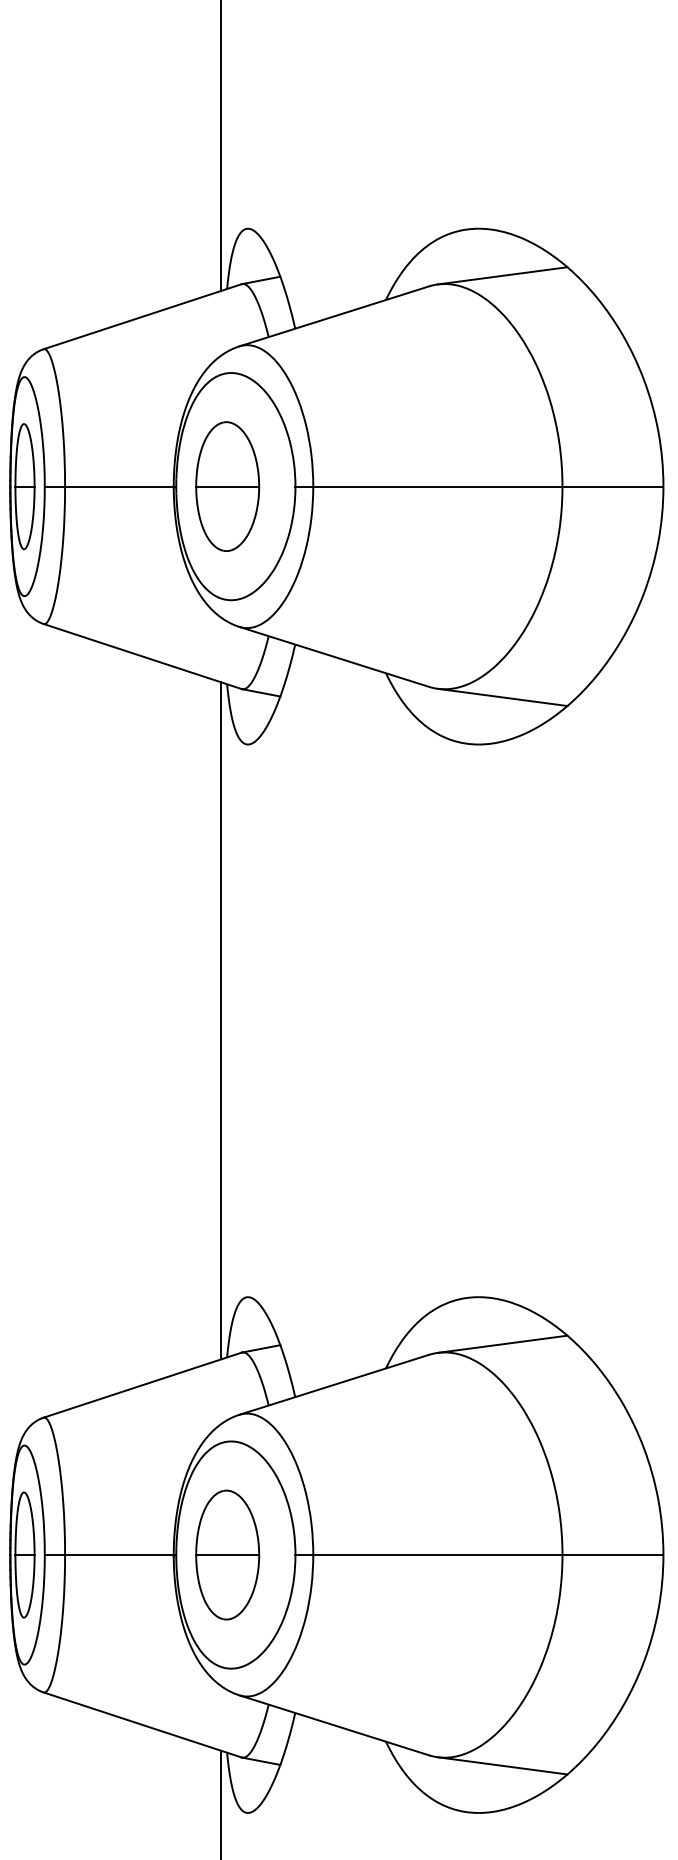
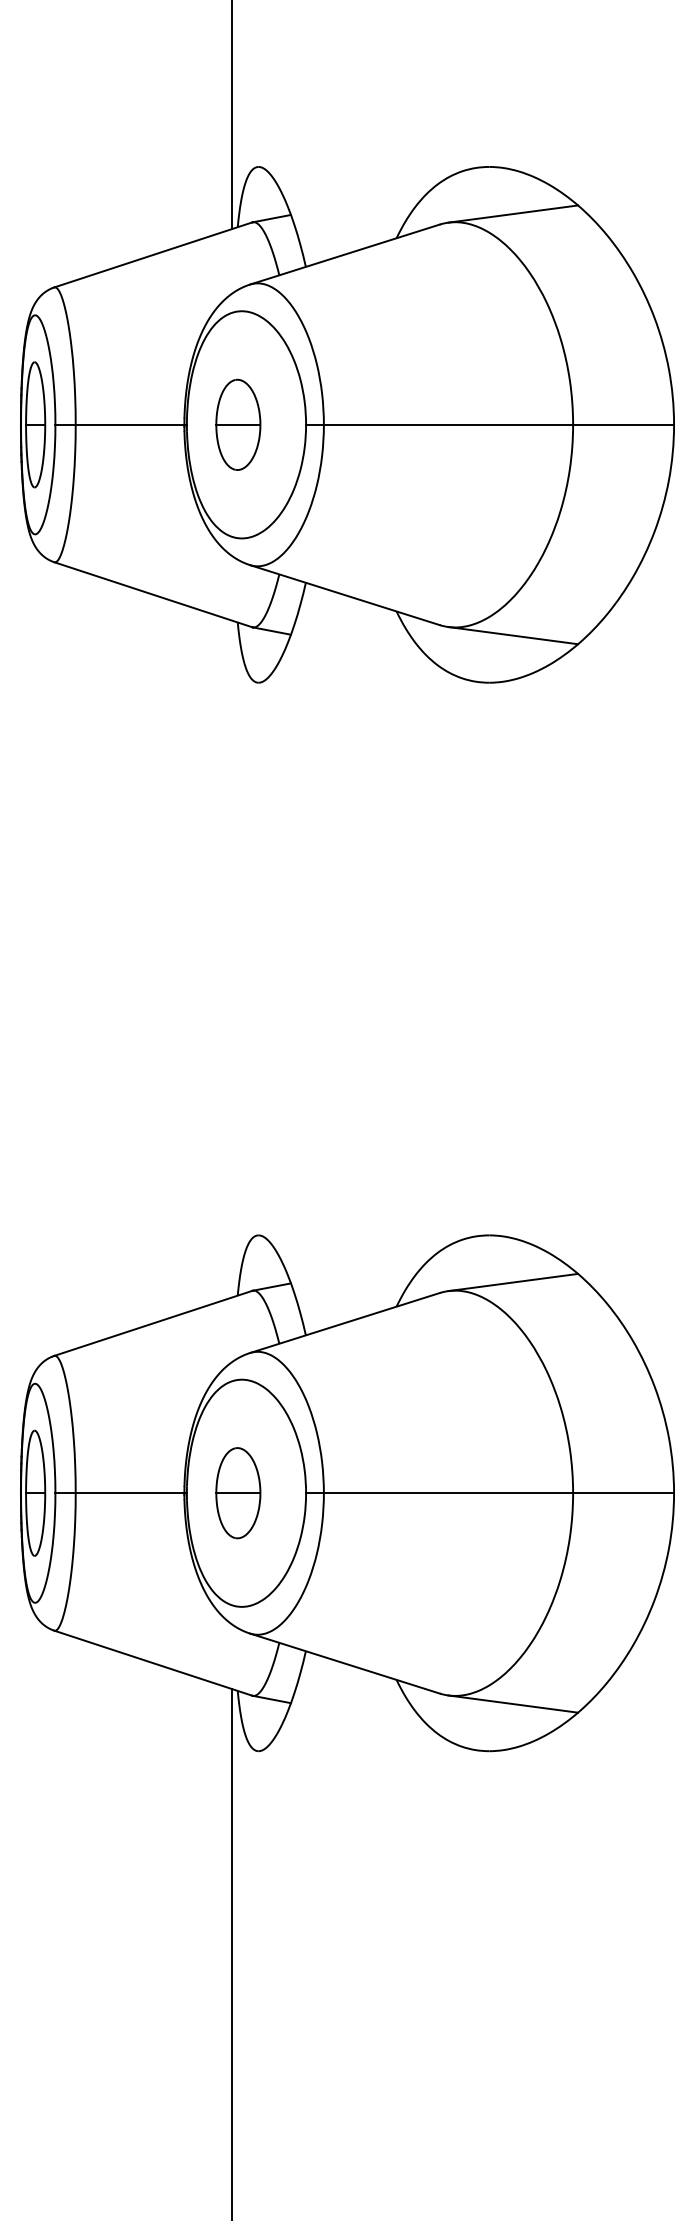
part: (227, 486) -> (238, 424), size x0.7
line: (220, 1020) -> (231, 958), removed
part: (227, 1554) -> (238, 1492), size x0.7

